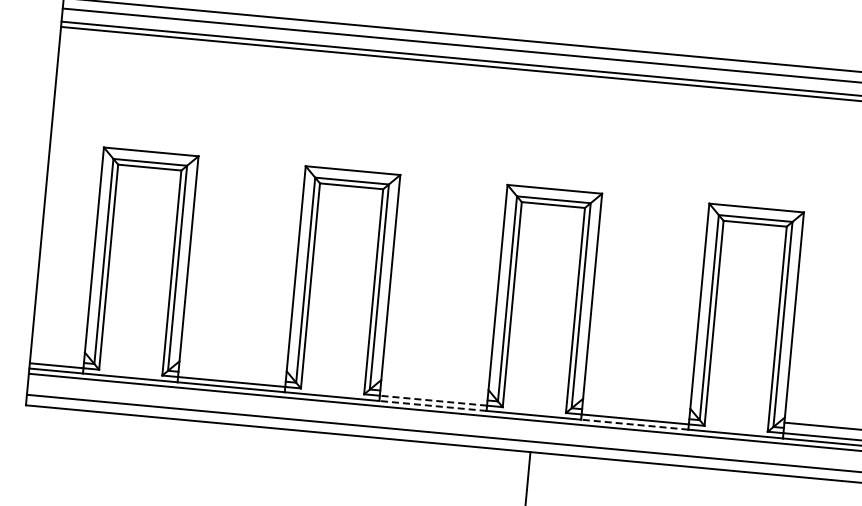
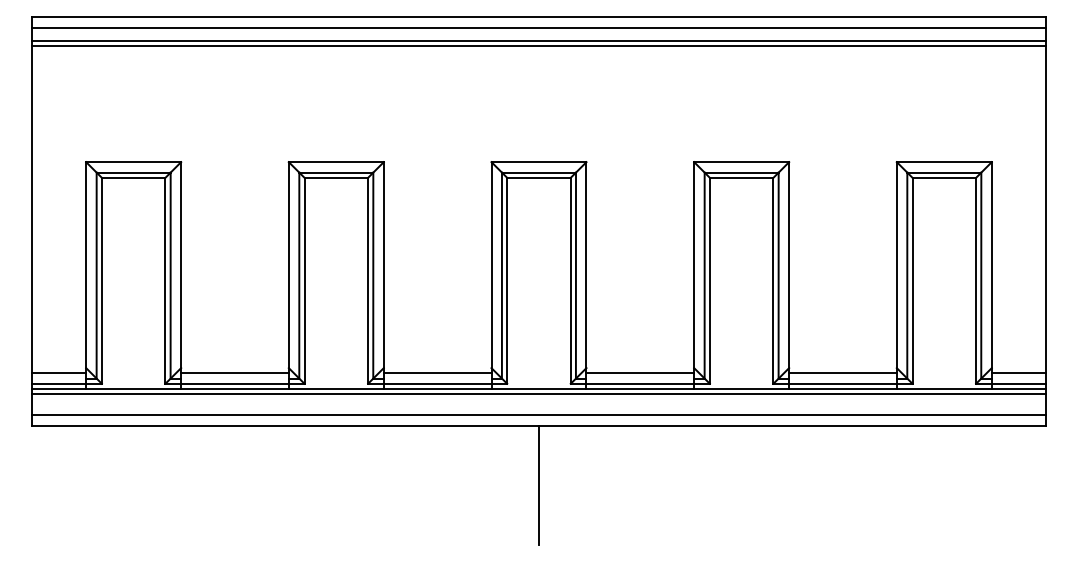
line: (57, 355) -> (59, 373), added
line: (232, 371) -> (234, 373), added
line: (434, 390) -> (437, 373), added
line: (433, 400) -> (437, 383), dashed -> solid
line: (432, 406) -> (437, 389), dashed -> solid
line: (636, 409) -> (640, 373), added
line: (634, 425) -> (640, 389), dashed -> solid

